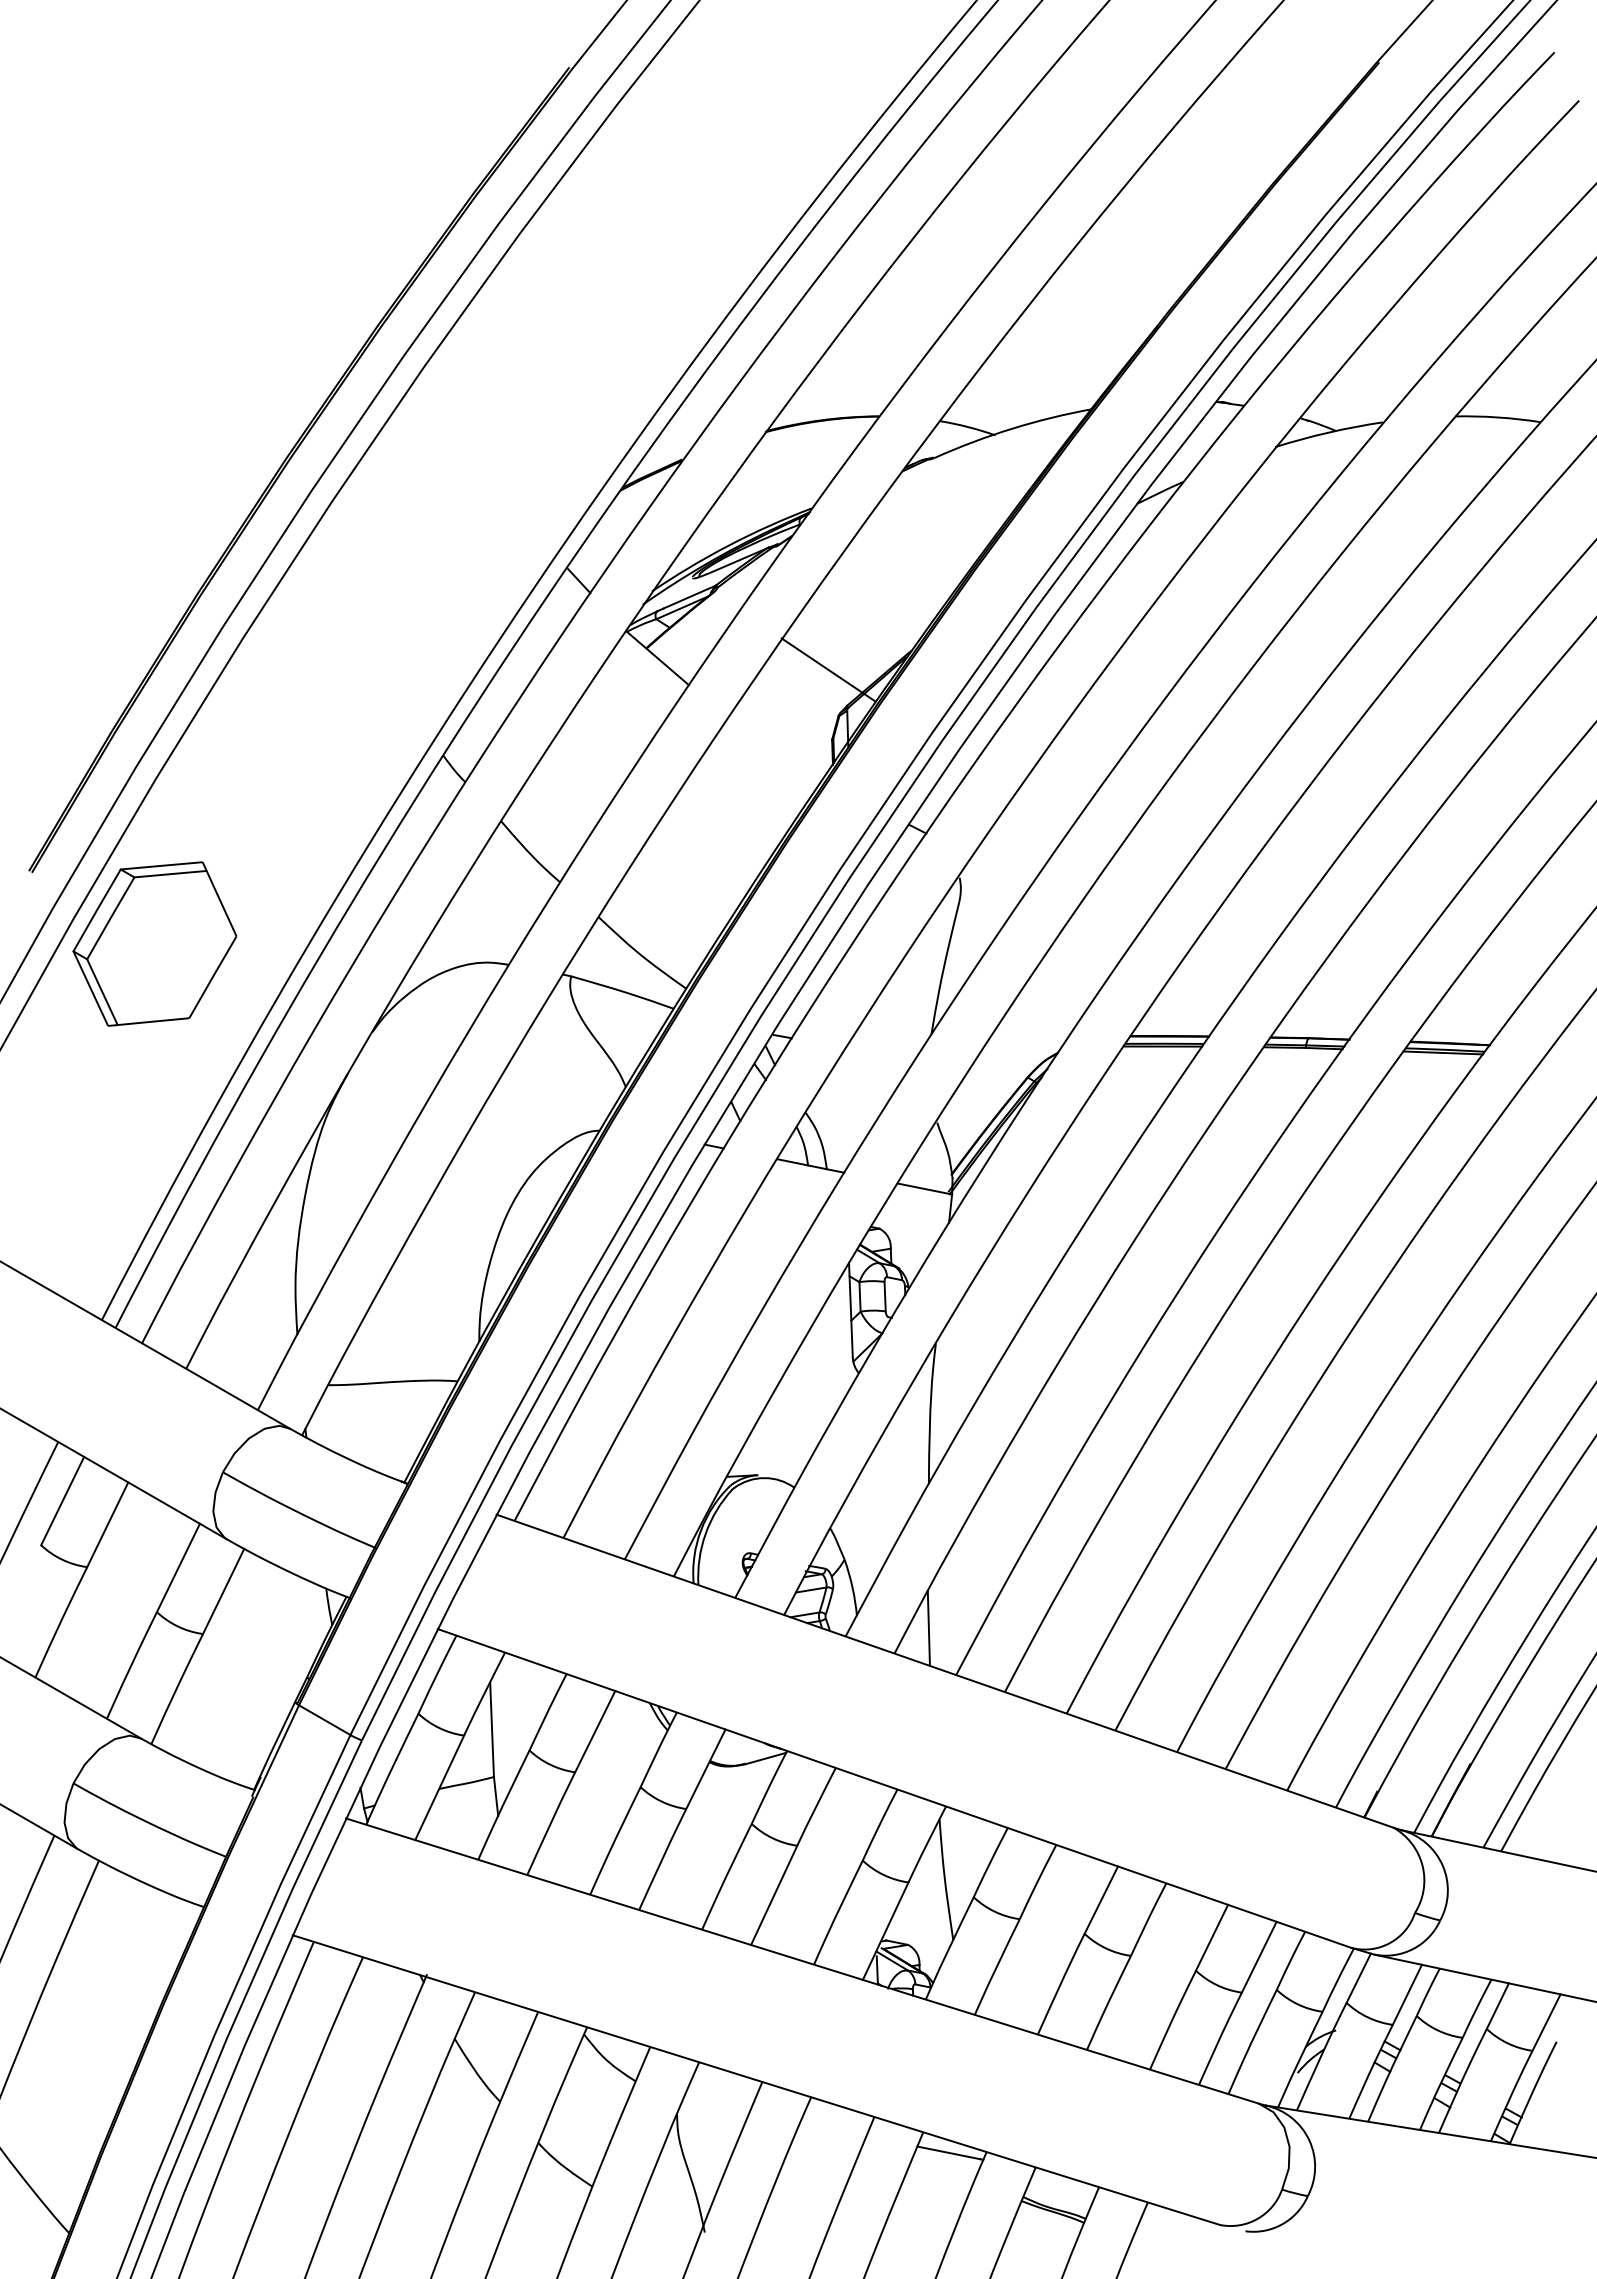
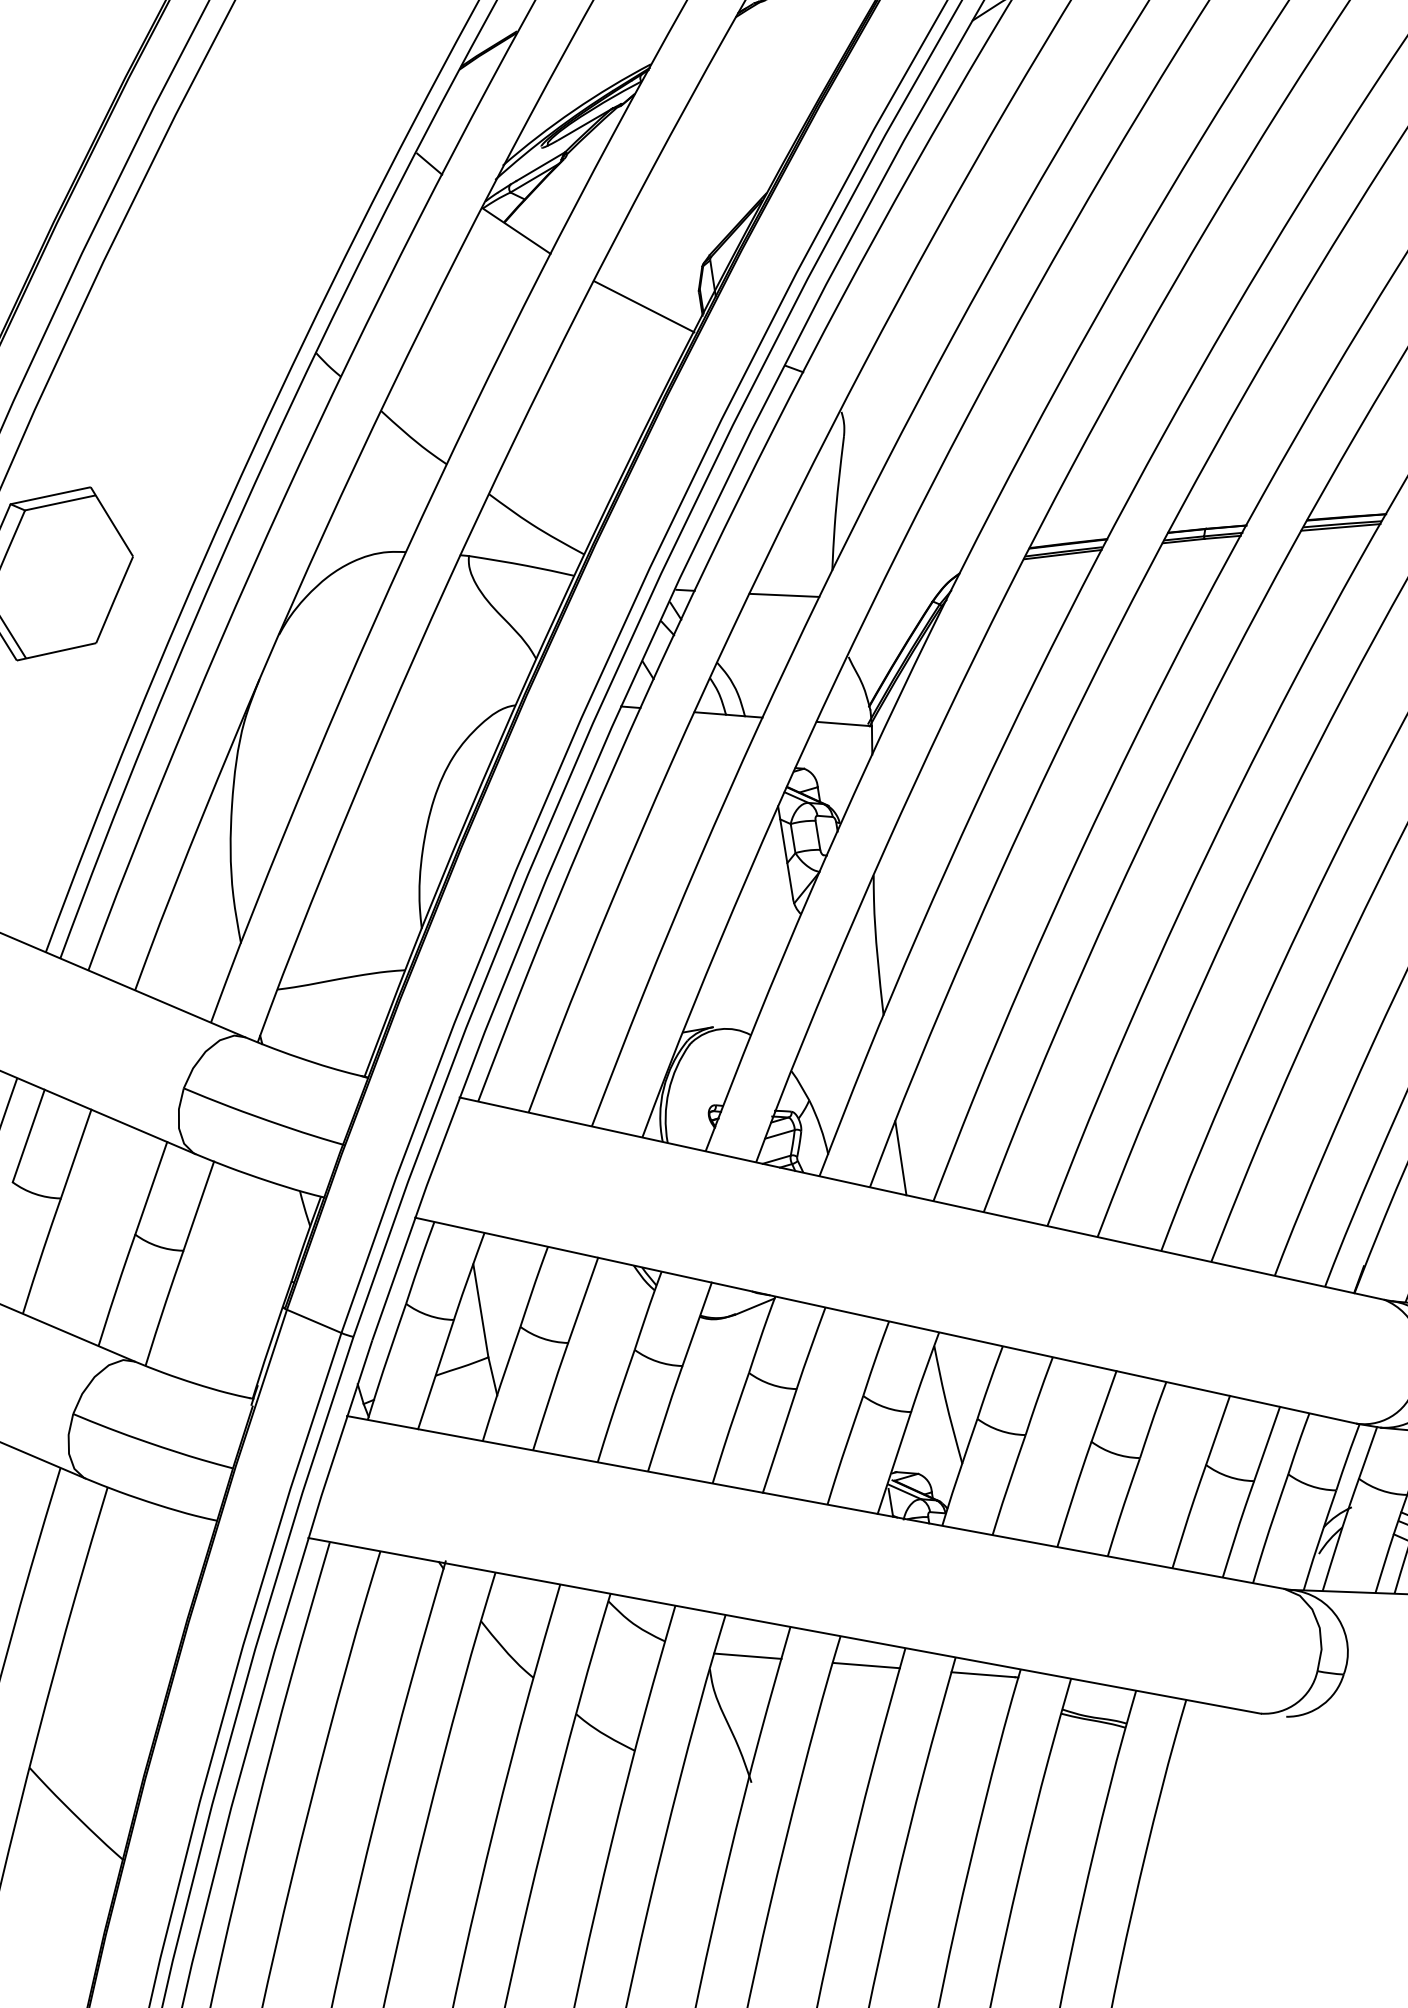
line: (828, 669) -> (643, 306), moved
line: (880, 1053) -> (784, 595), added
line: (716, 2105) -> (747, 1655), added
line: (833, 2129) -> (866, 1665), added

